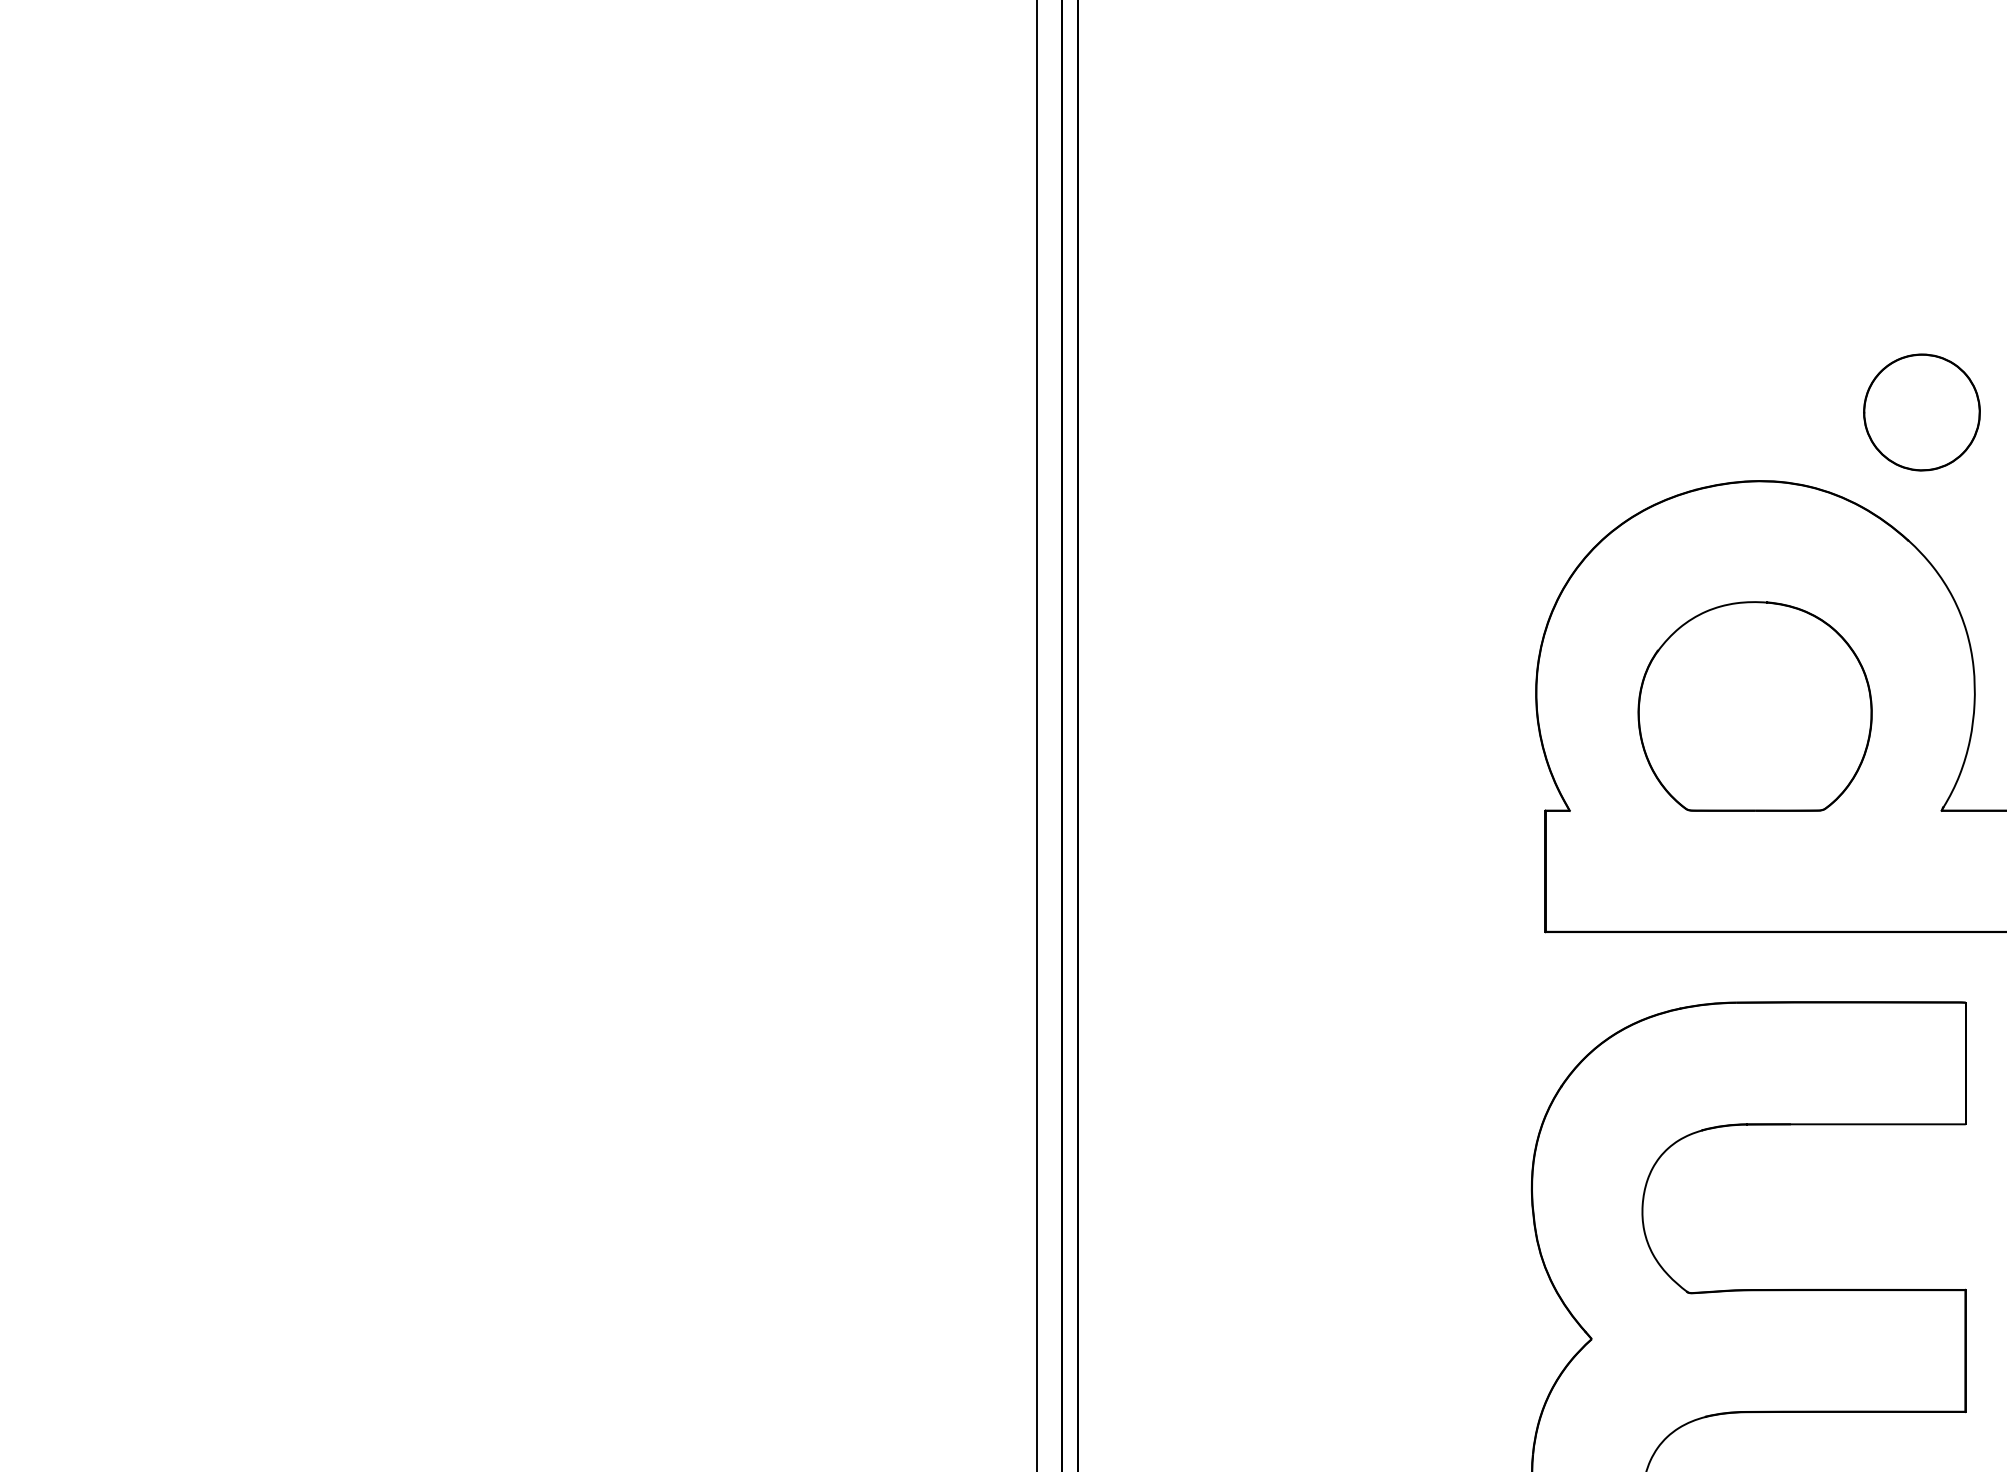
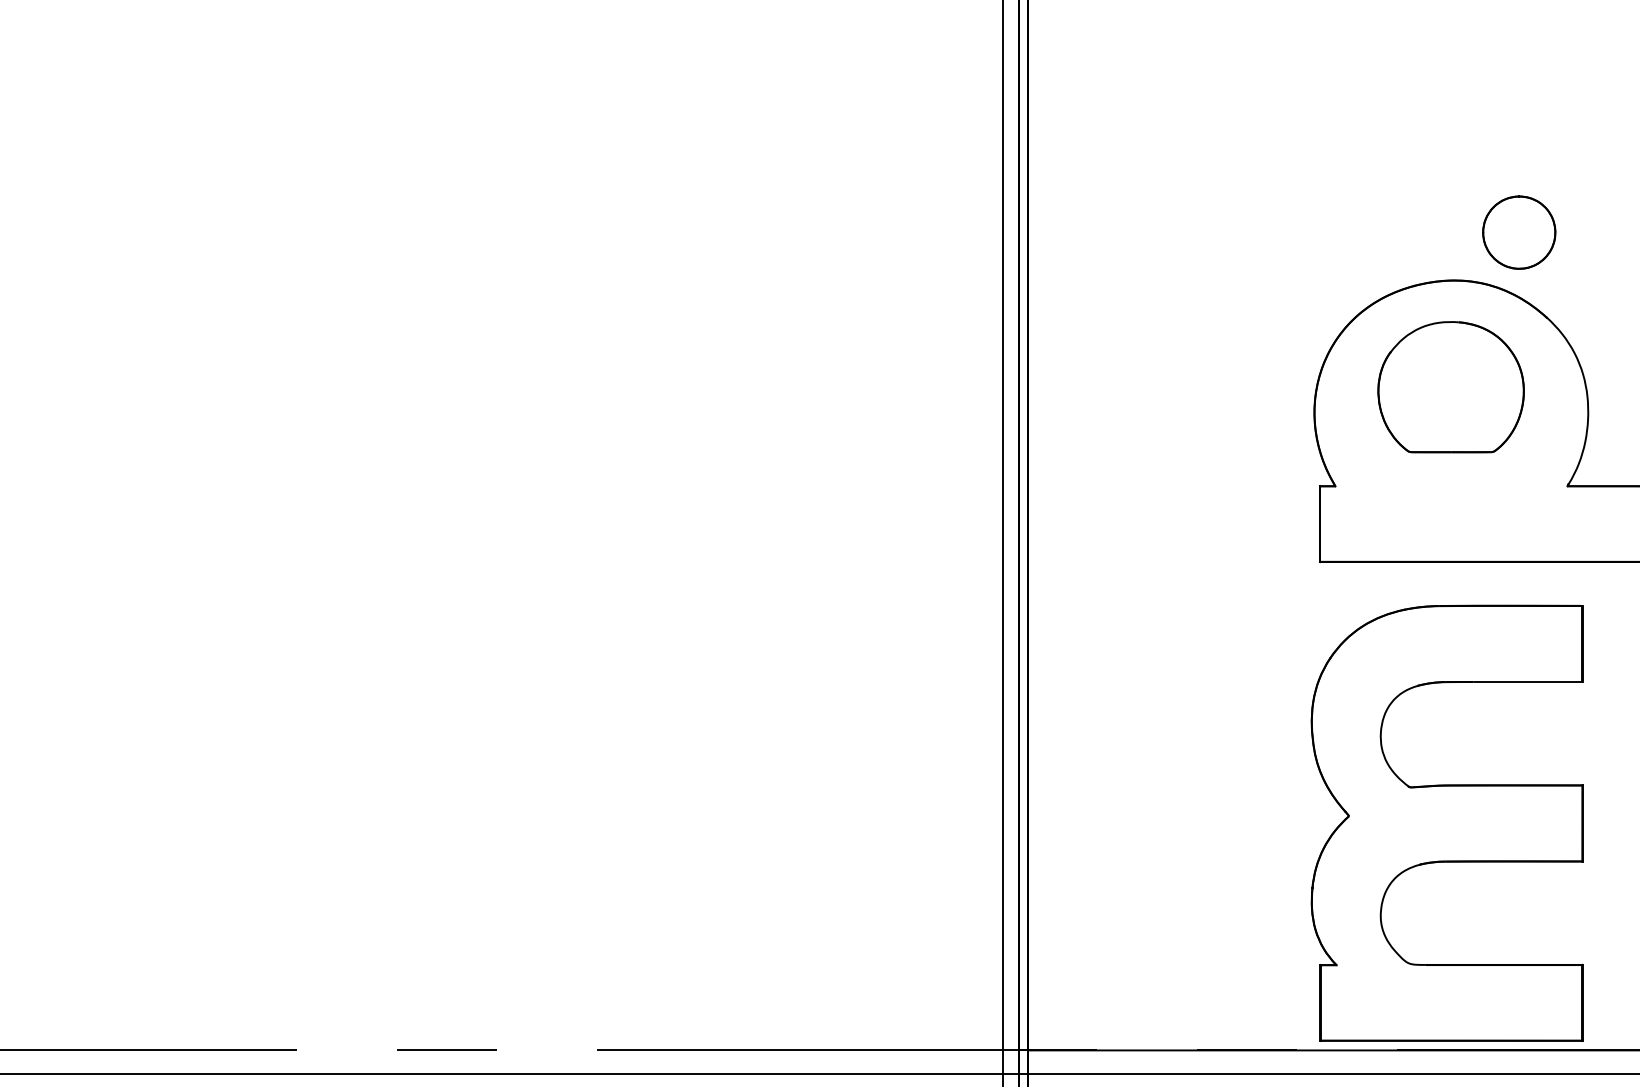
part: (1922, 412) -> (1519, 232), moved
part: (1754, 707) -> (1450, 387), moved

